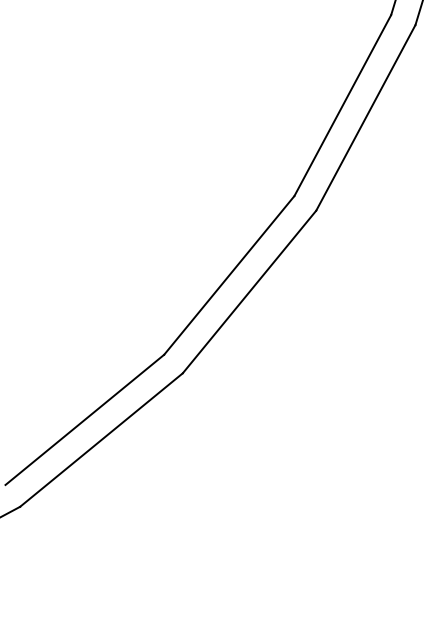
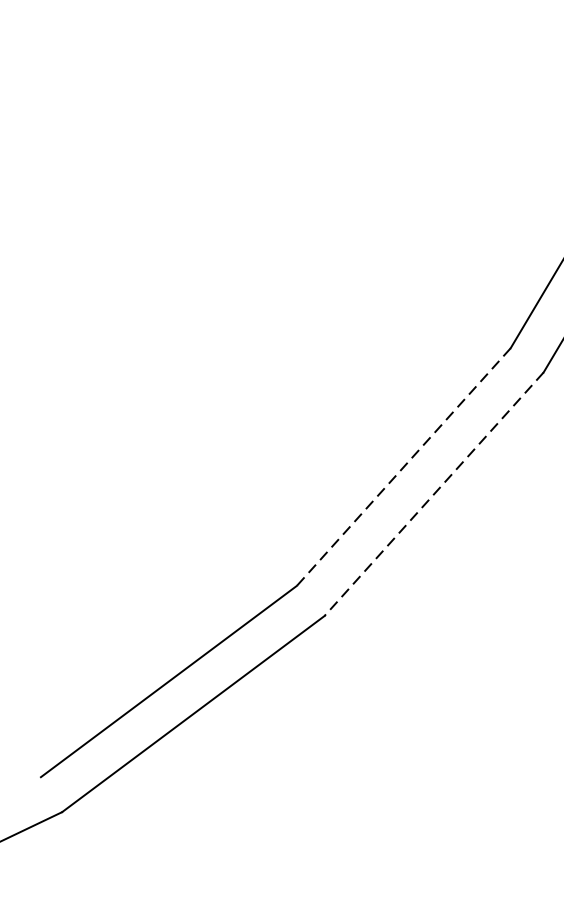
line: (229, 275) -> (404, 467), solid -> dashed
line: (249, 292) -> (434, 495), solid -> dashed

